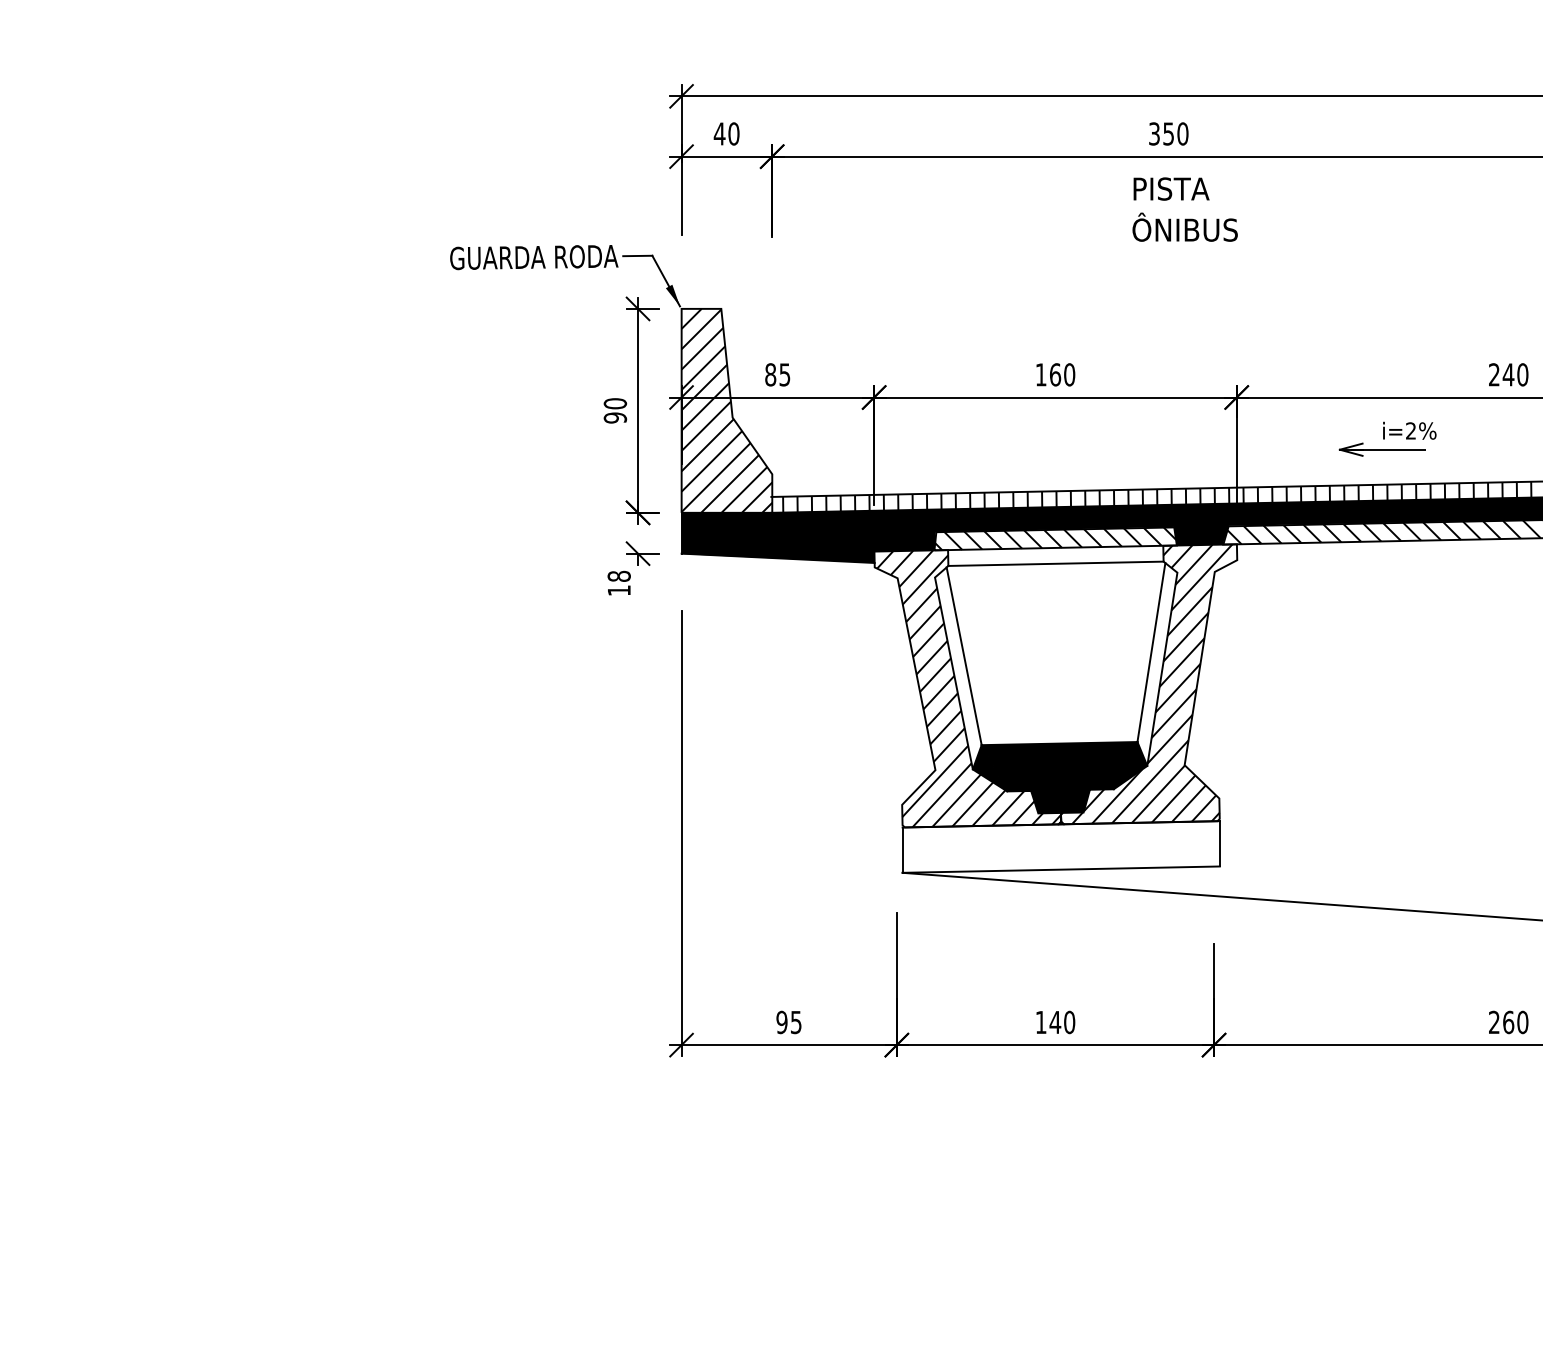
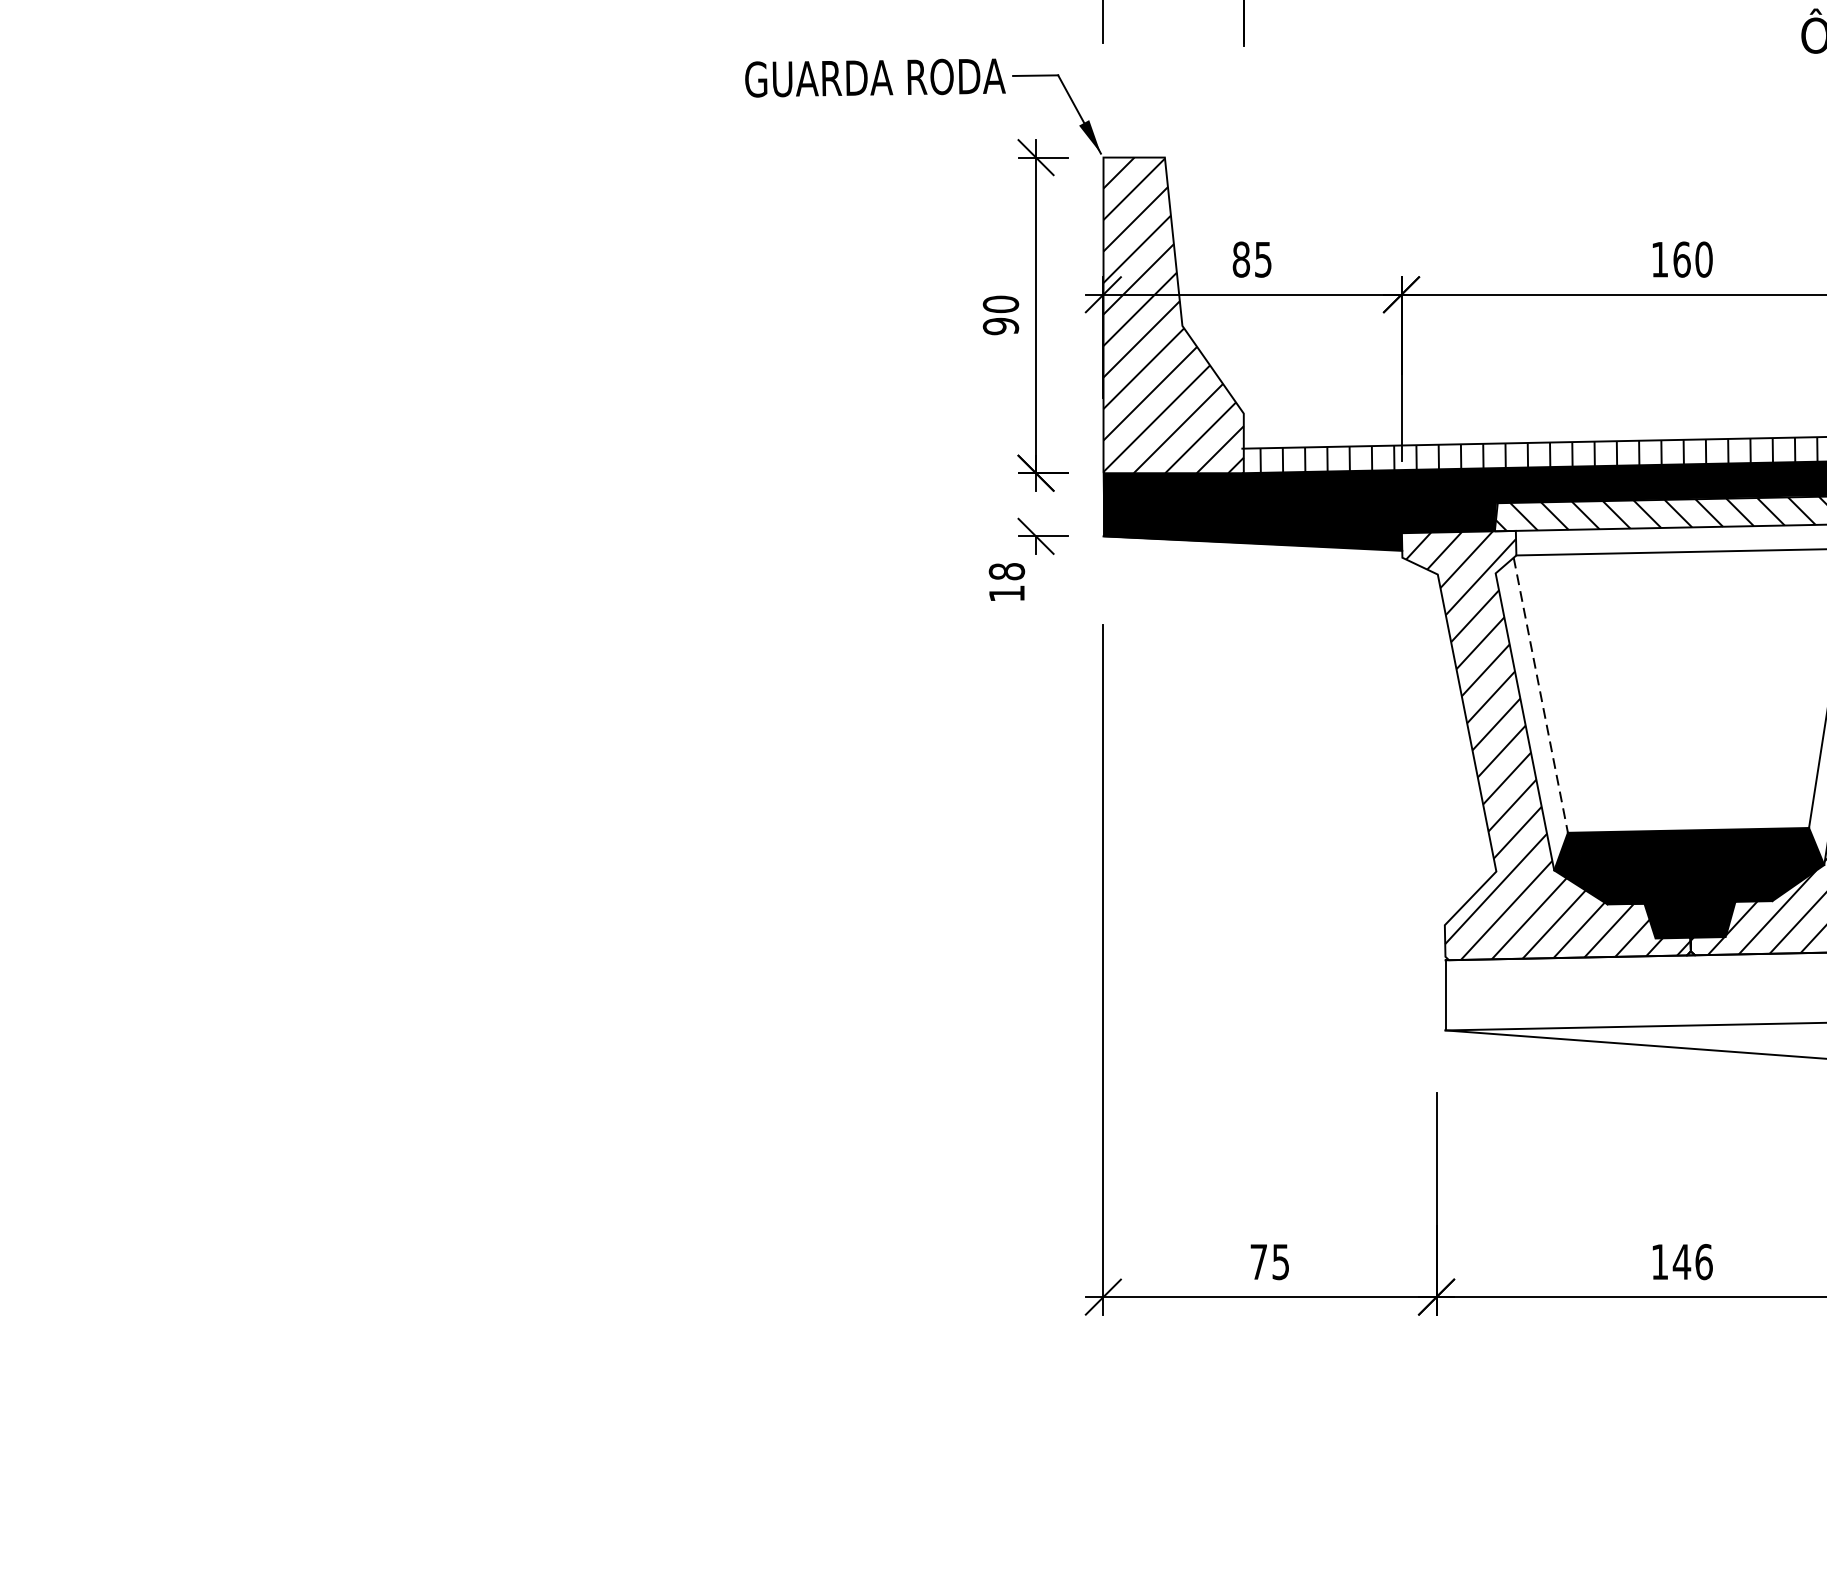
line: (964, 656) -> (1541, 695), solid -> dashed
text: (1069, 1021) -> (1703, 1260), 140 -> 146
text: (781, 1022) -> (1258, 1262), 95 -> 75

